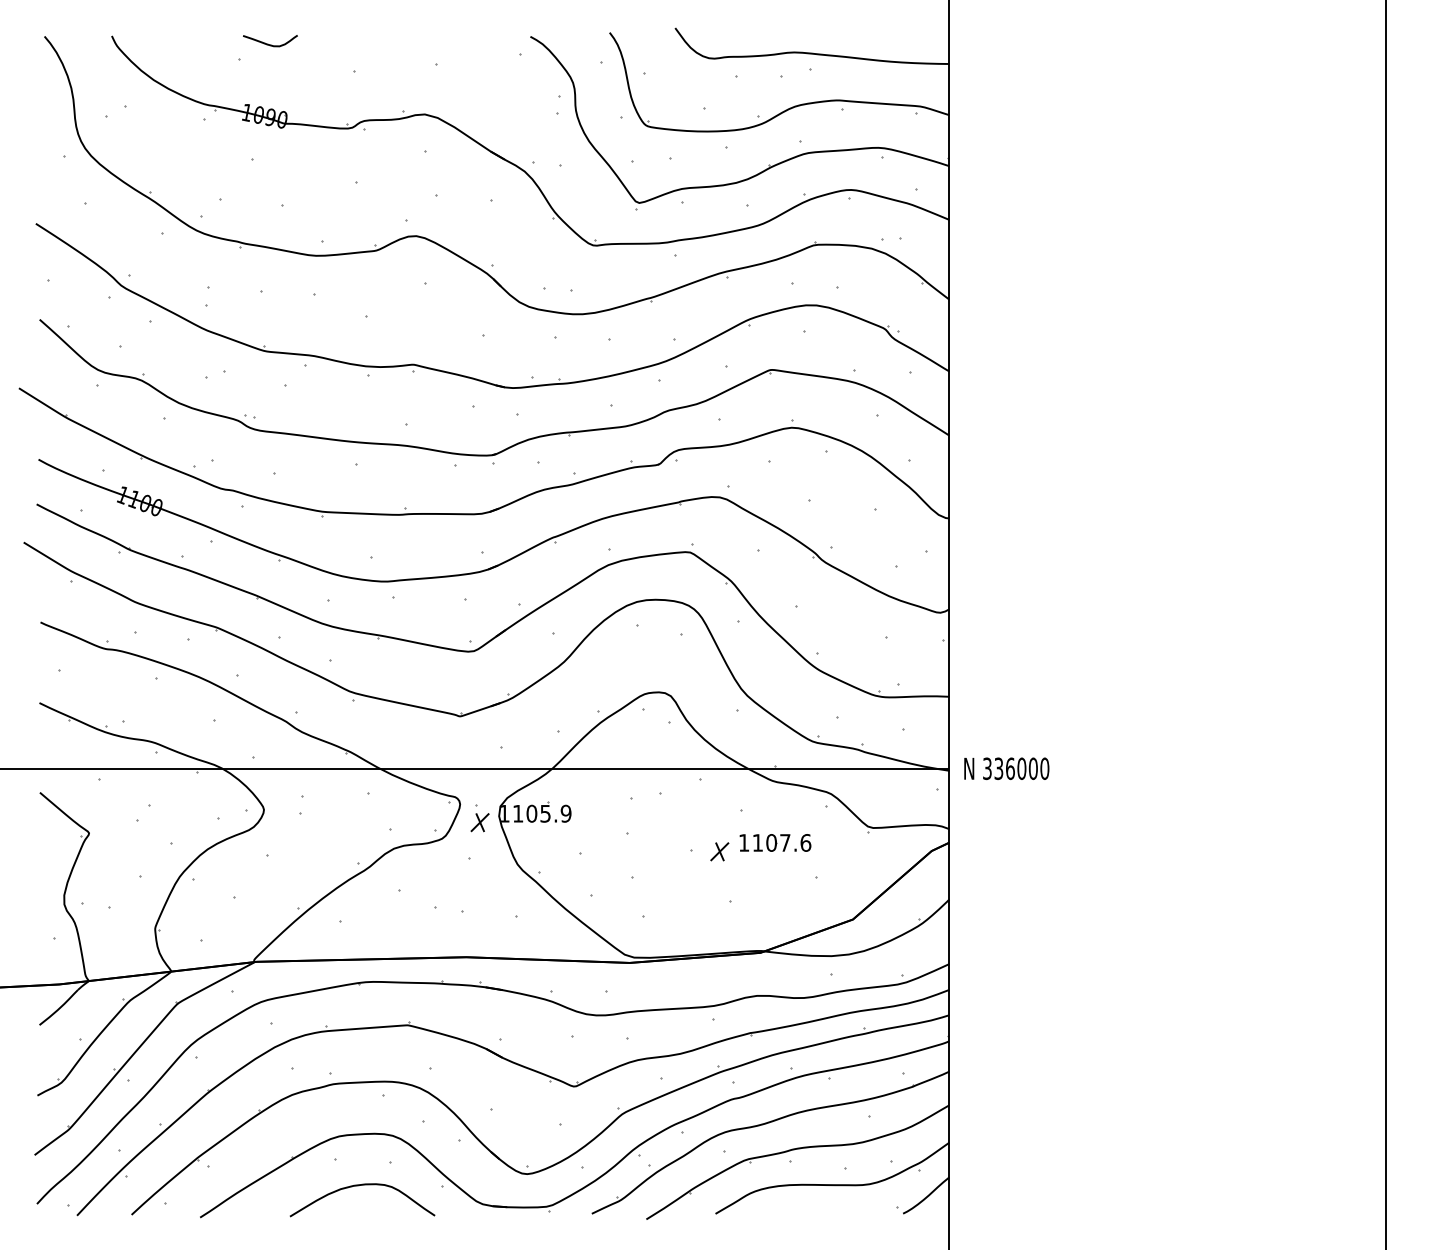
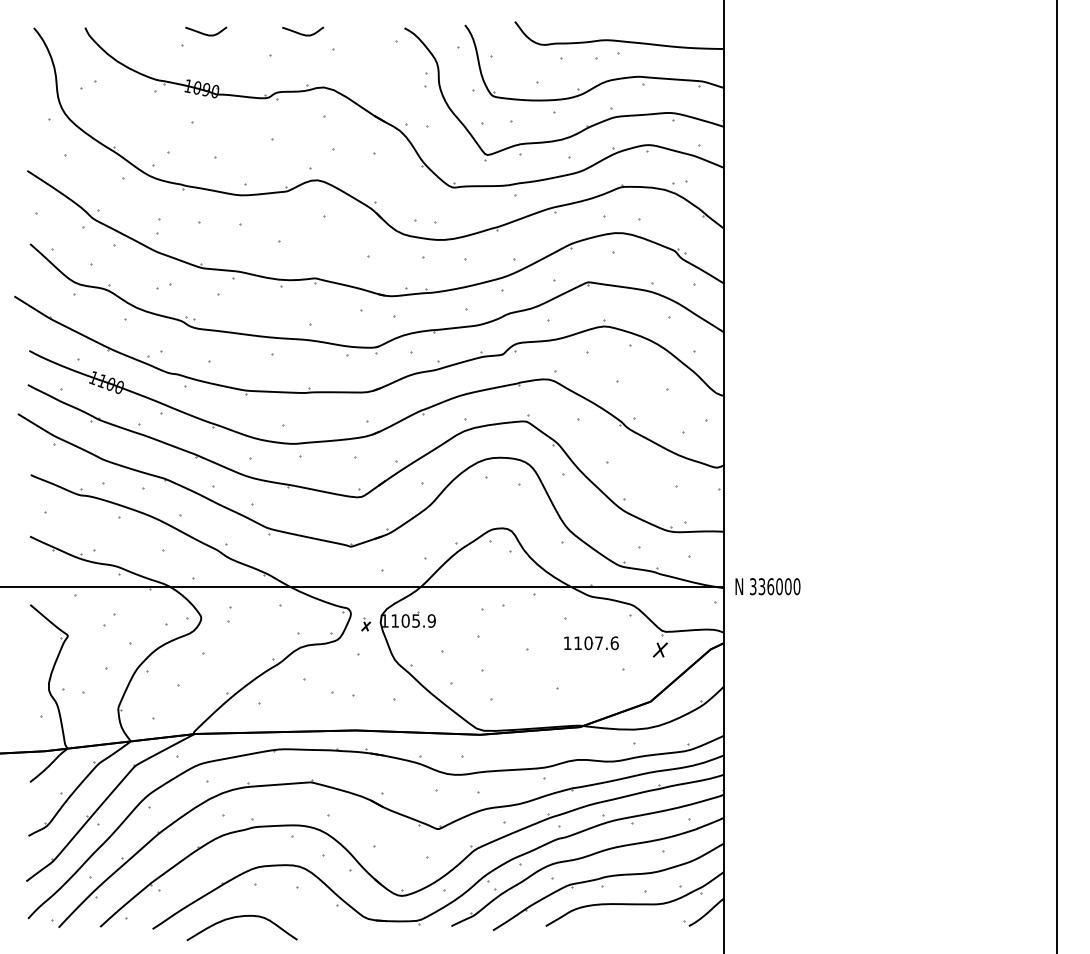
curve: (395, 43) -> (301, 33), added
part: (479, 818) -> (365, 624), size x0.6
part: (719, 851) -> (660, 649), moved
curve: (358, 1186) -> (239, 917), moved

